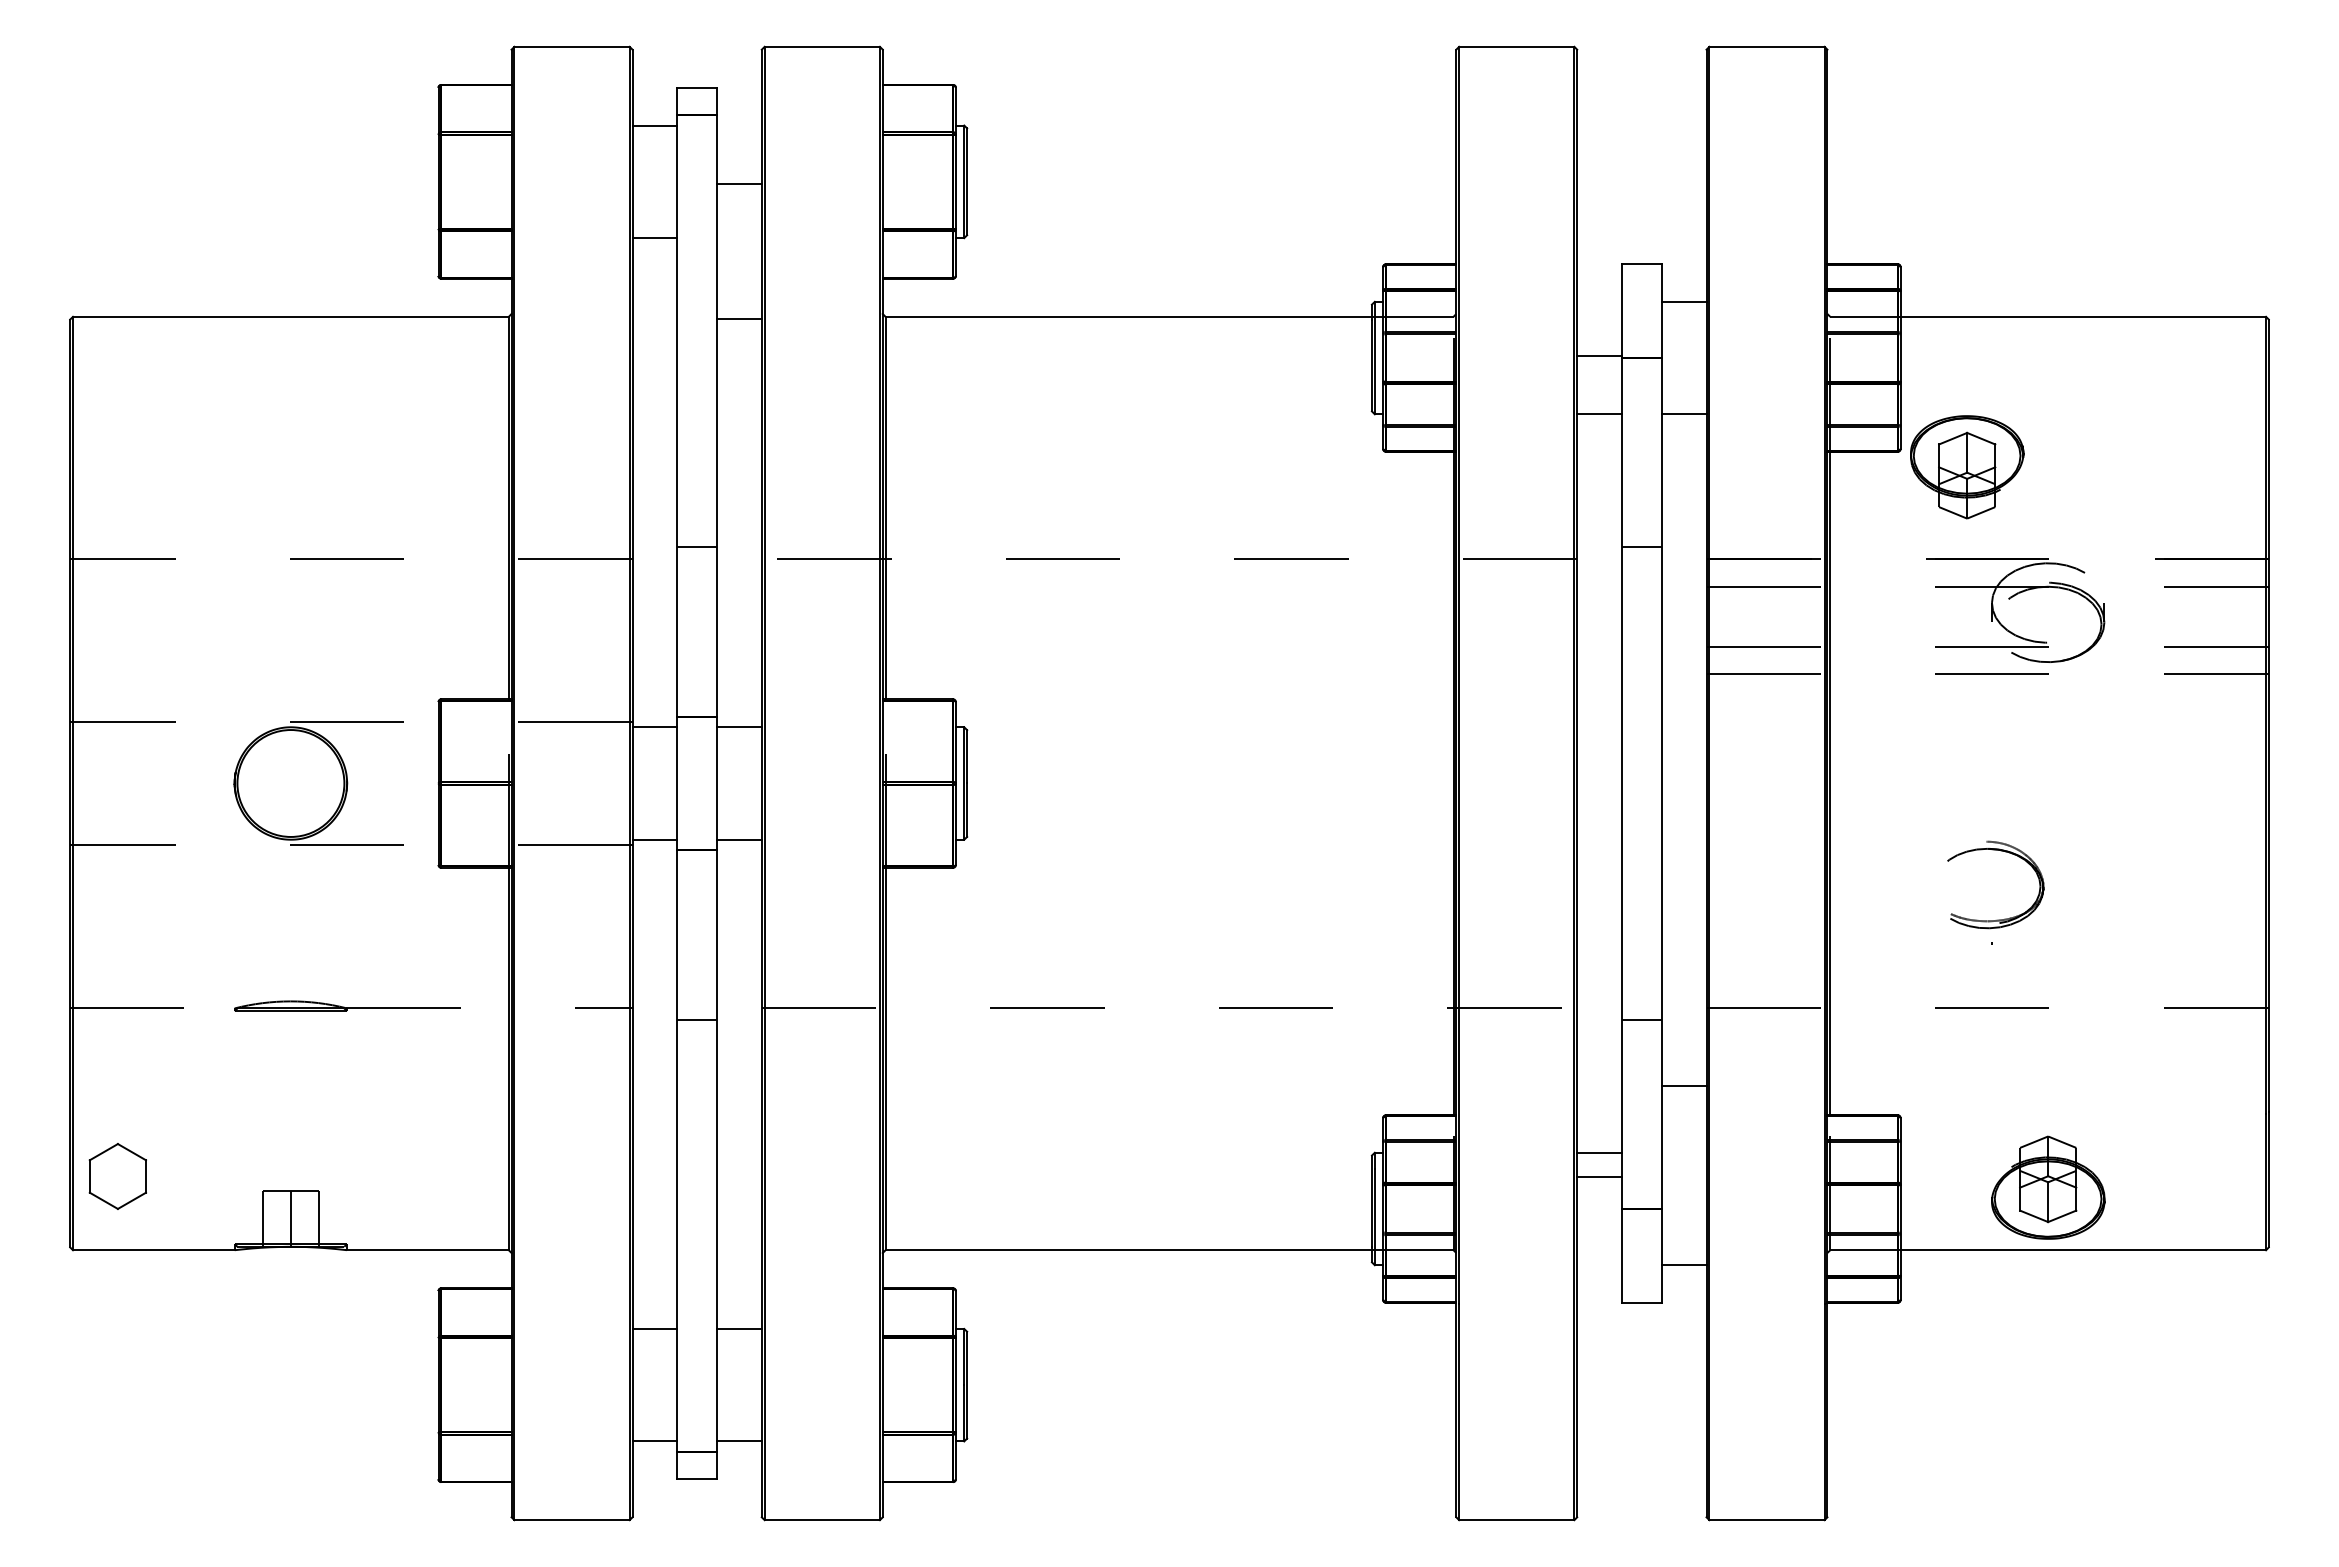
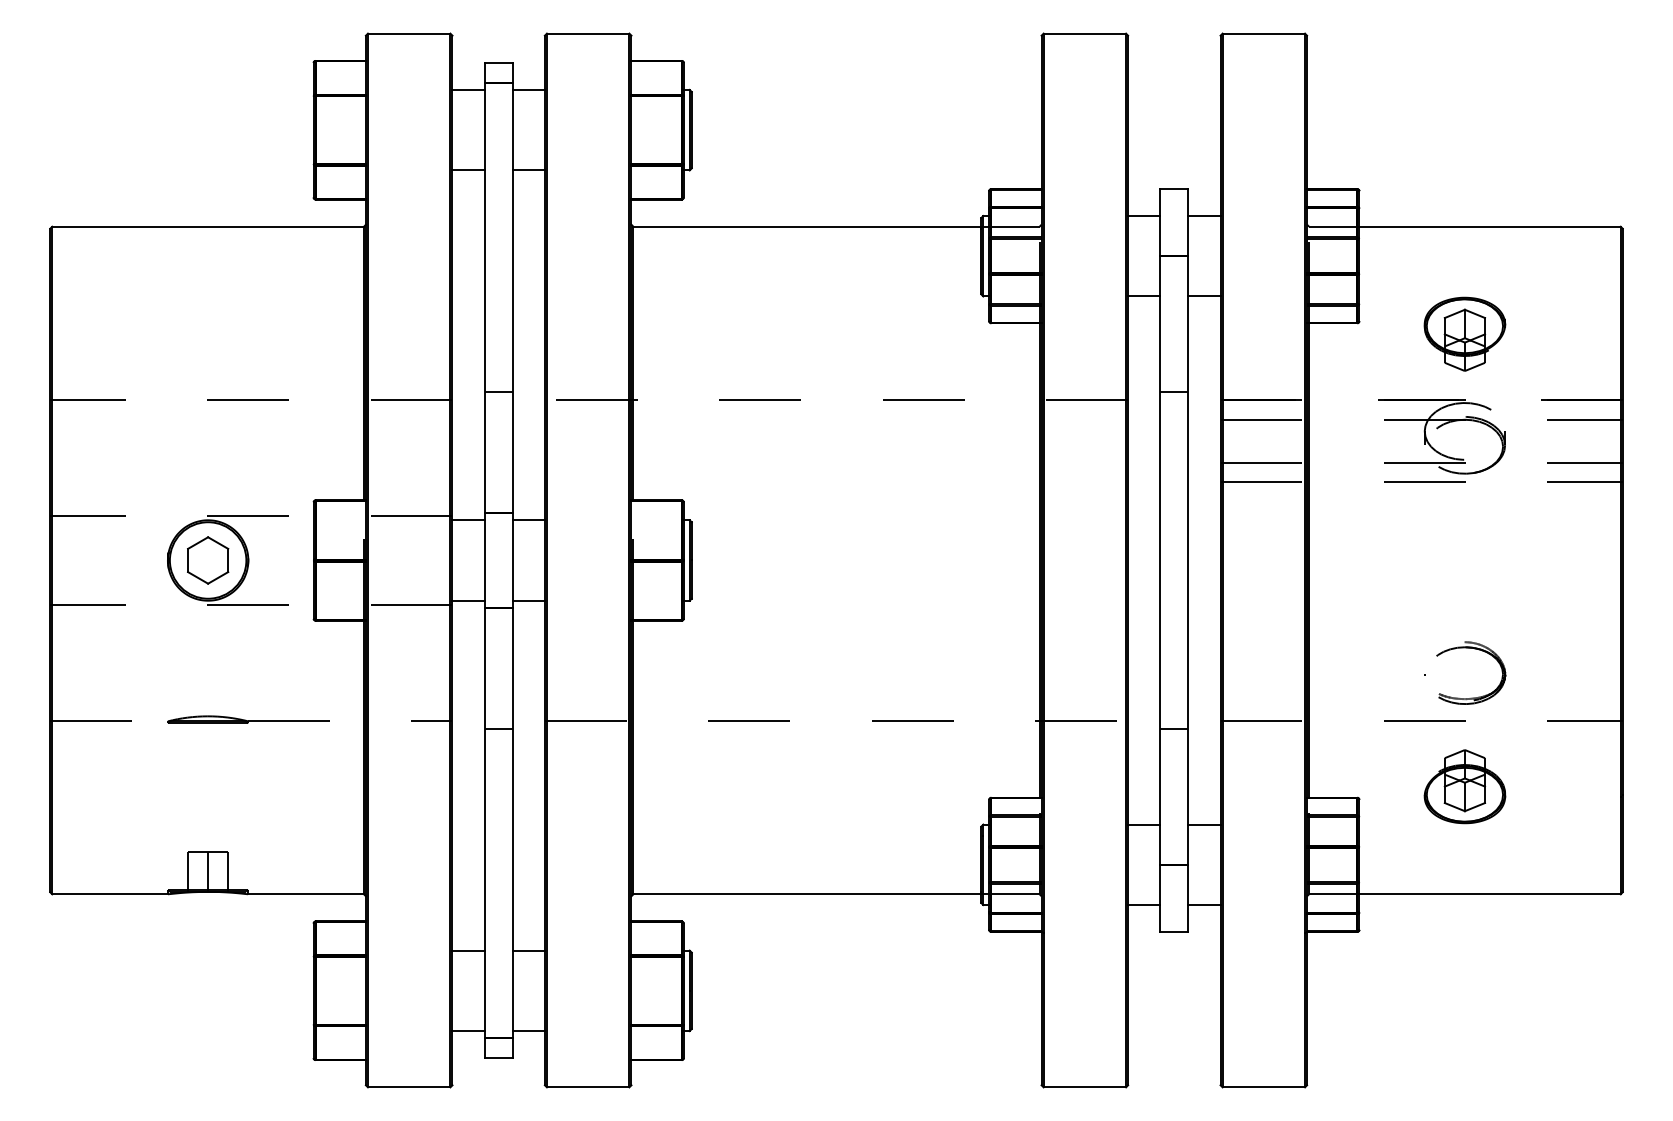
line: (738, 183) -> (528, 89), moved
line: (738, 319) -> (528, 170), moved
line: (1599, 355) -> (1144, 215), moved
part: (1967, 467) -> (1465, 334), moved
part: (2000, 851) -> (1474, 649), moved
line: (1683, 1085) -> (1204, 824), moved
part: (117, 1176) -> (207, 560), moved
line: (1599, 1177) -> (1144, 905), moved
part: (2048, 1187) -> (1465, 786), moved

